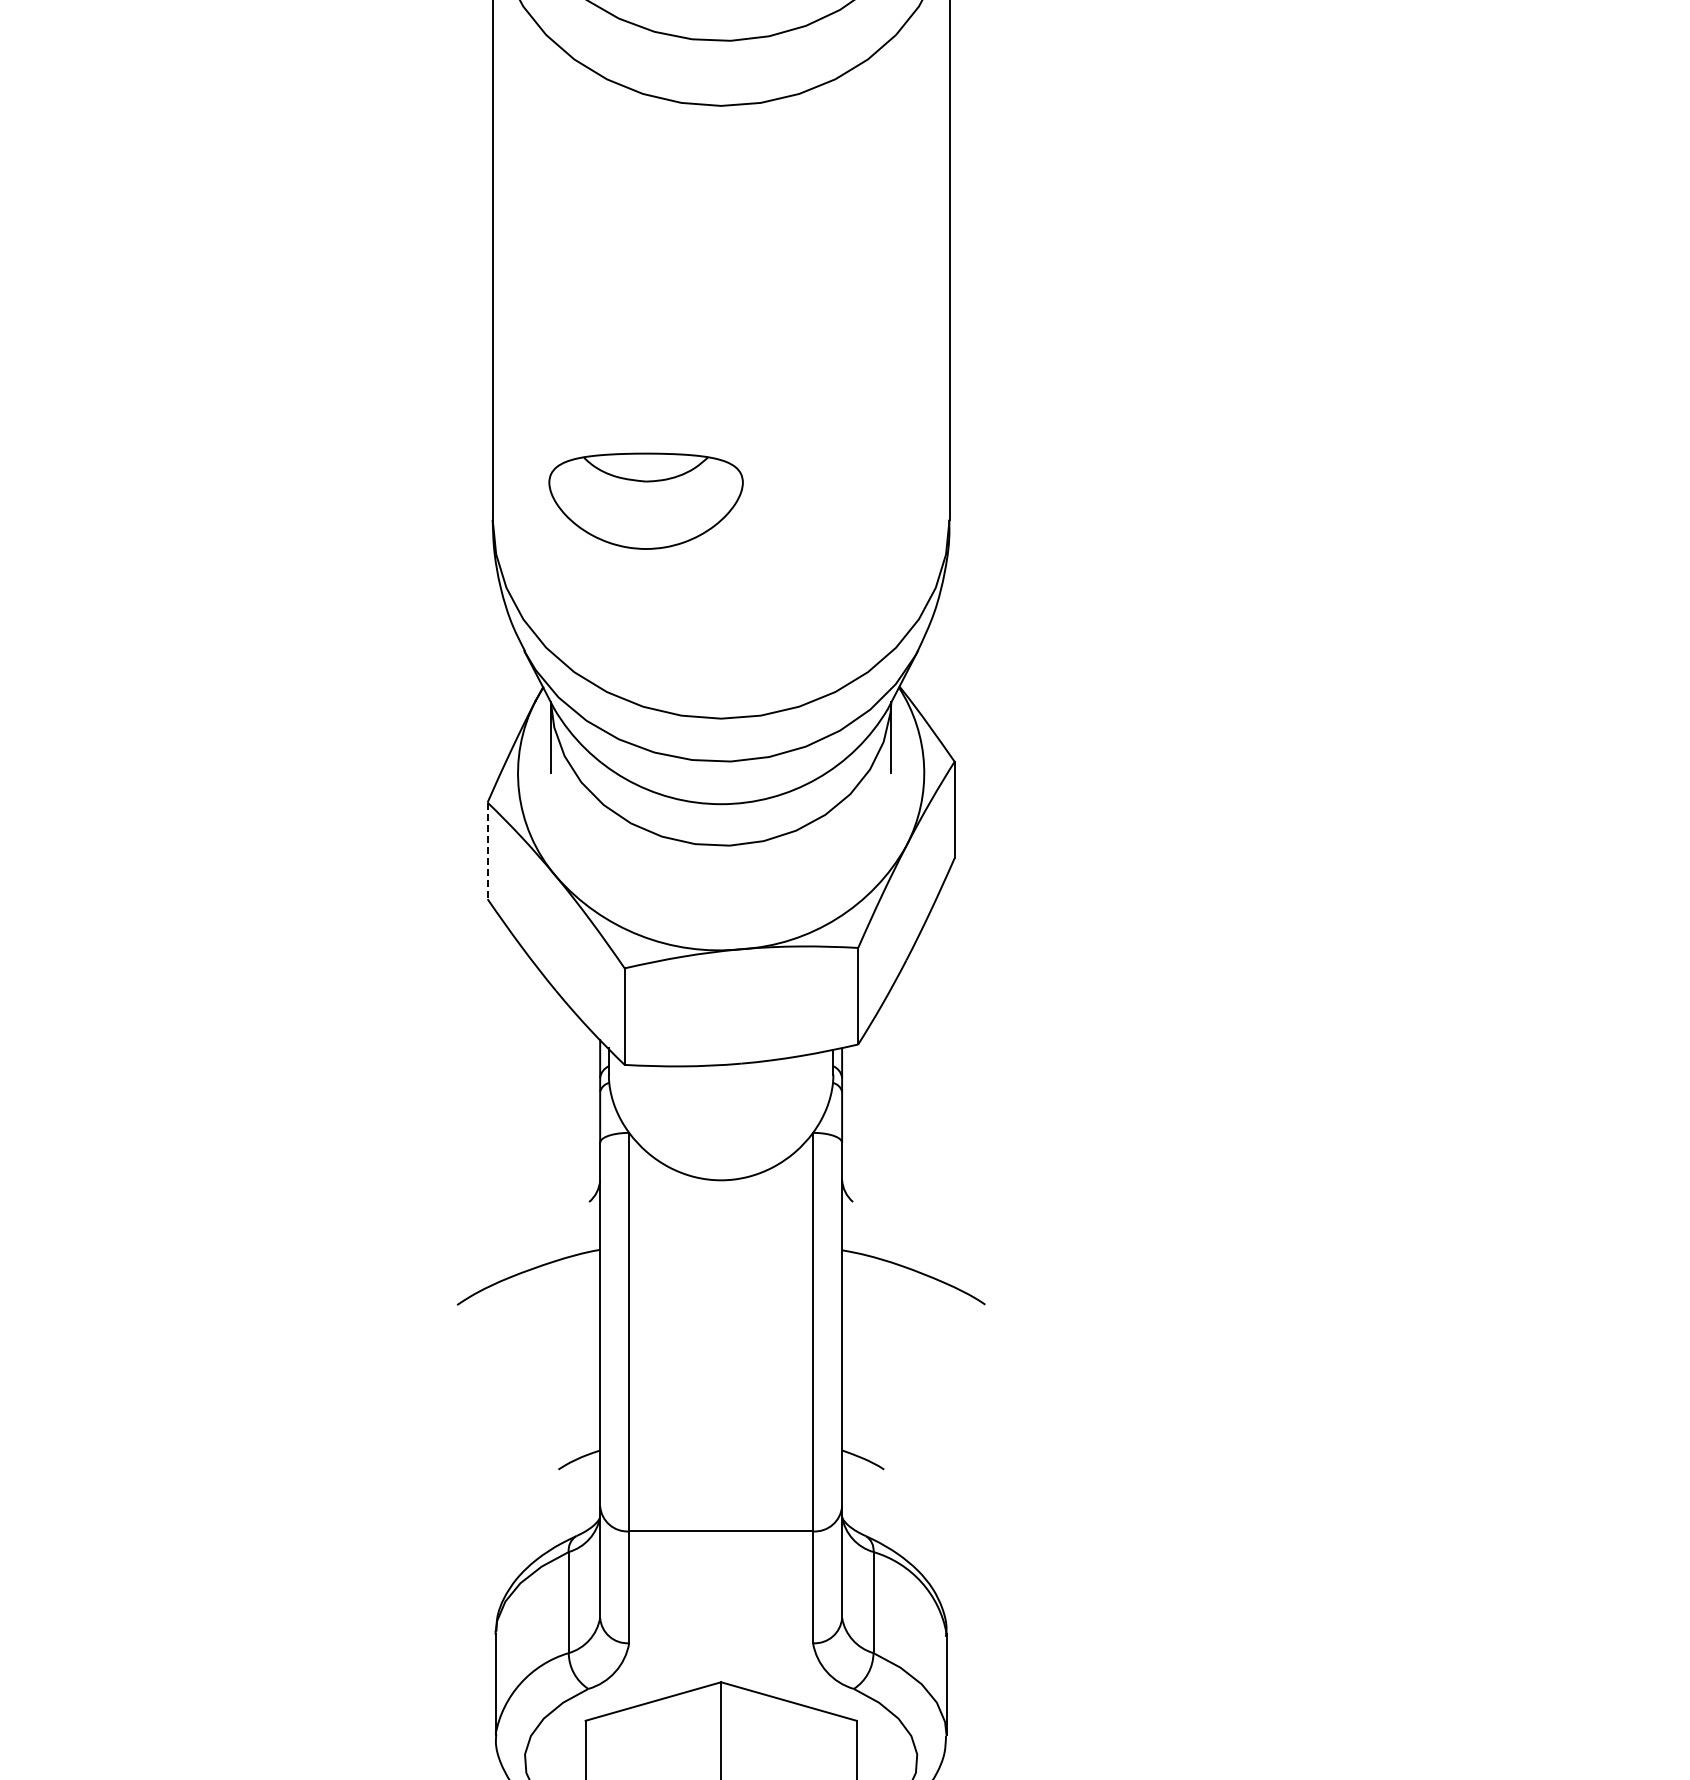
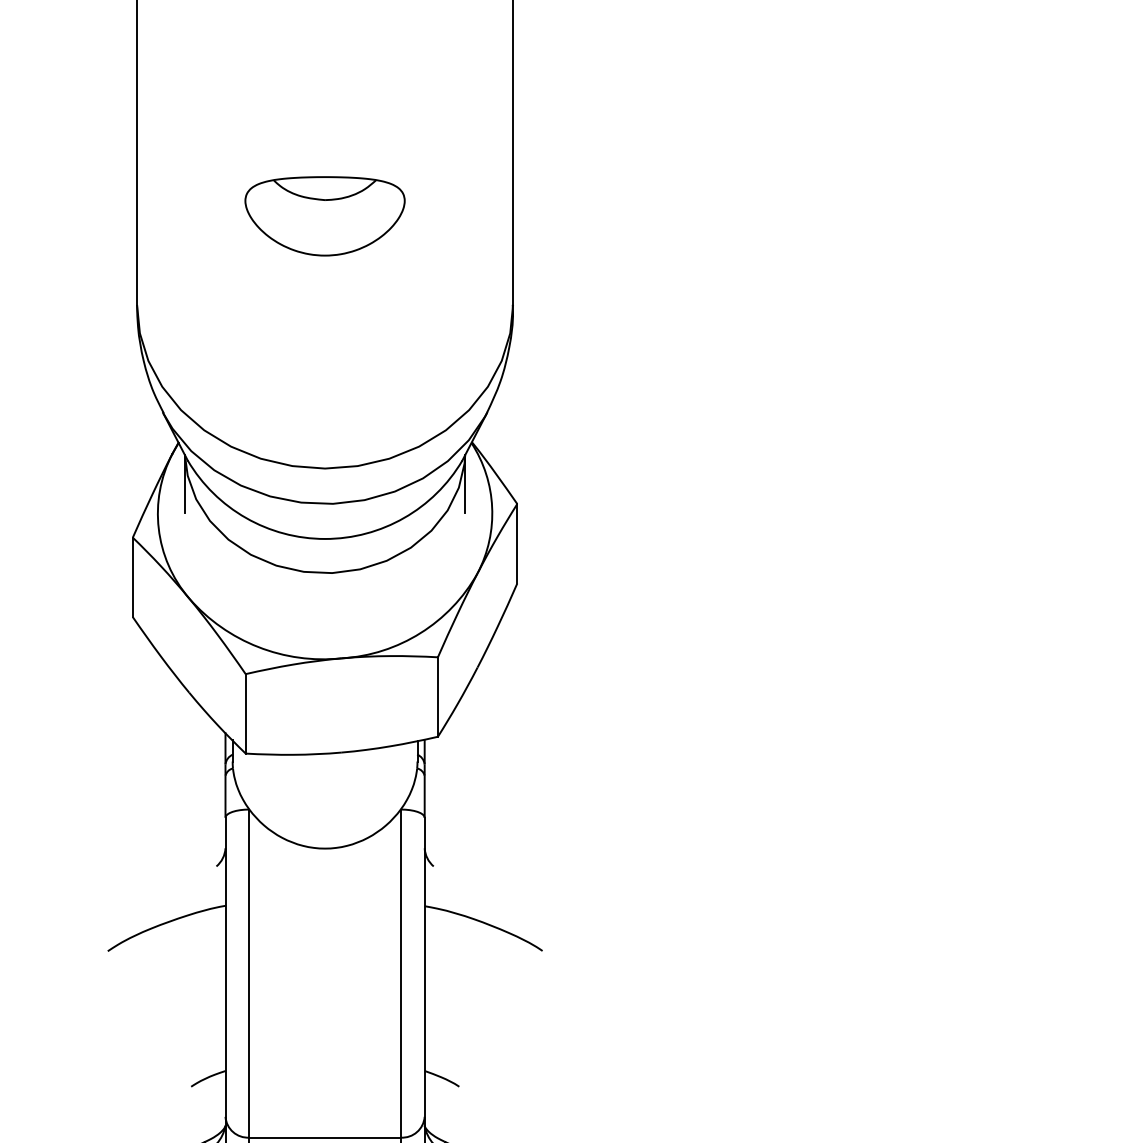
part: (645, 500) -> (324, 215), moved
line: (487, 851) -> (132, 577), dashed -> solid

